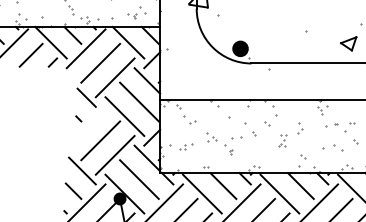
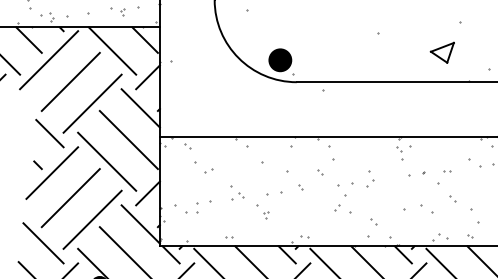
line: (88, 123) -> (52, 172), added
part: (282, 140) -> (343, 197), size x1.67
part: (186, 146) -> (199, 206), size x1.43

